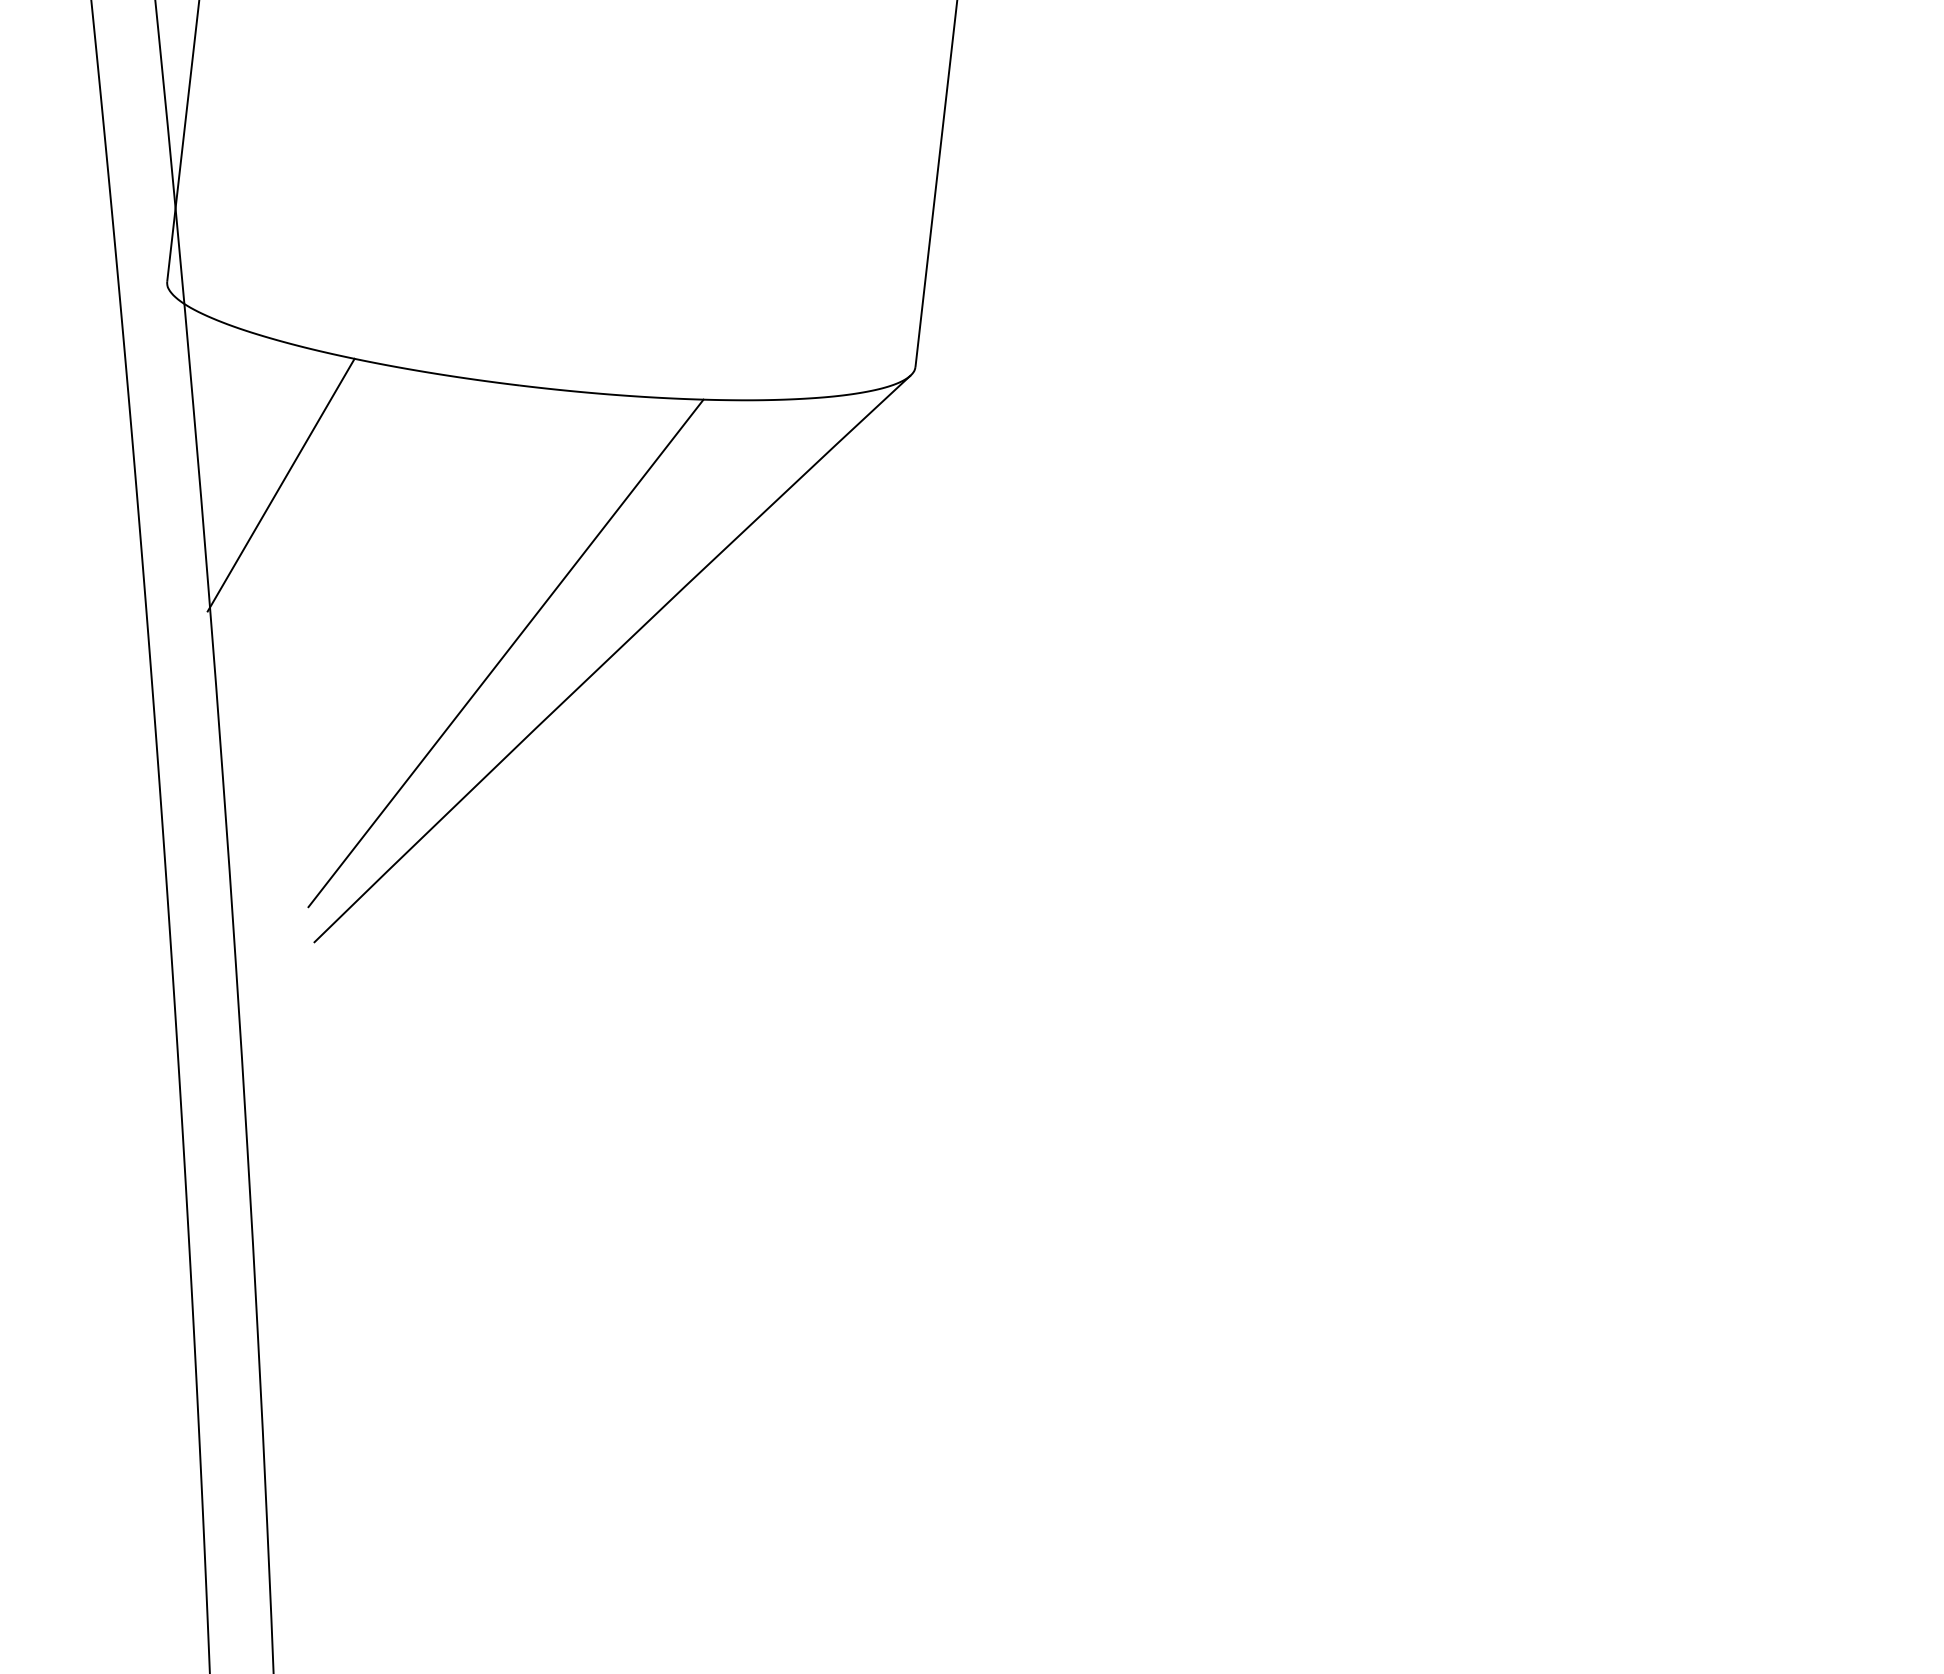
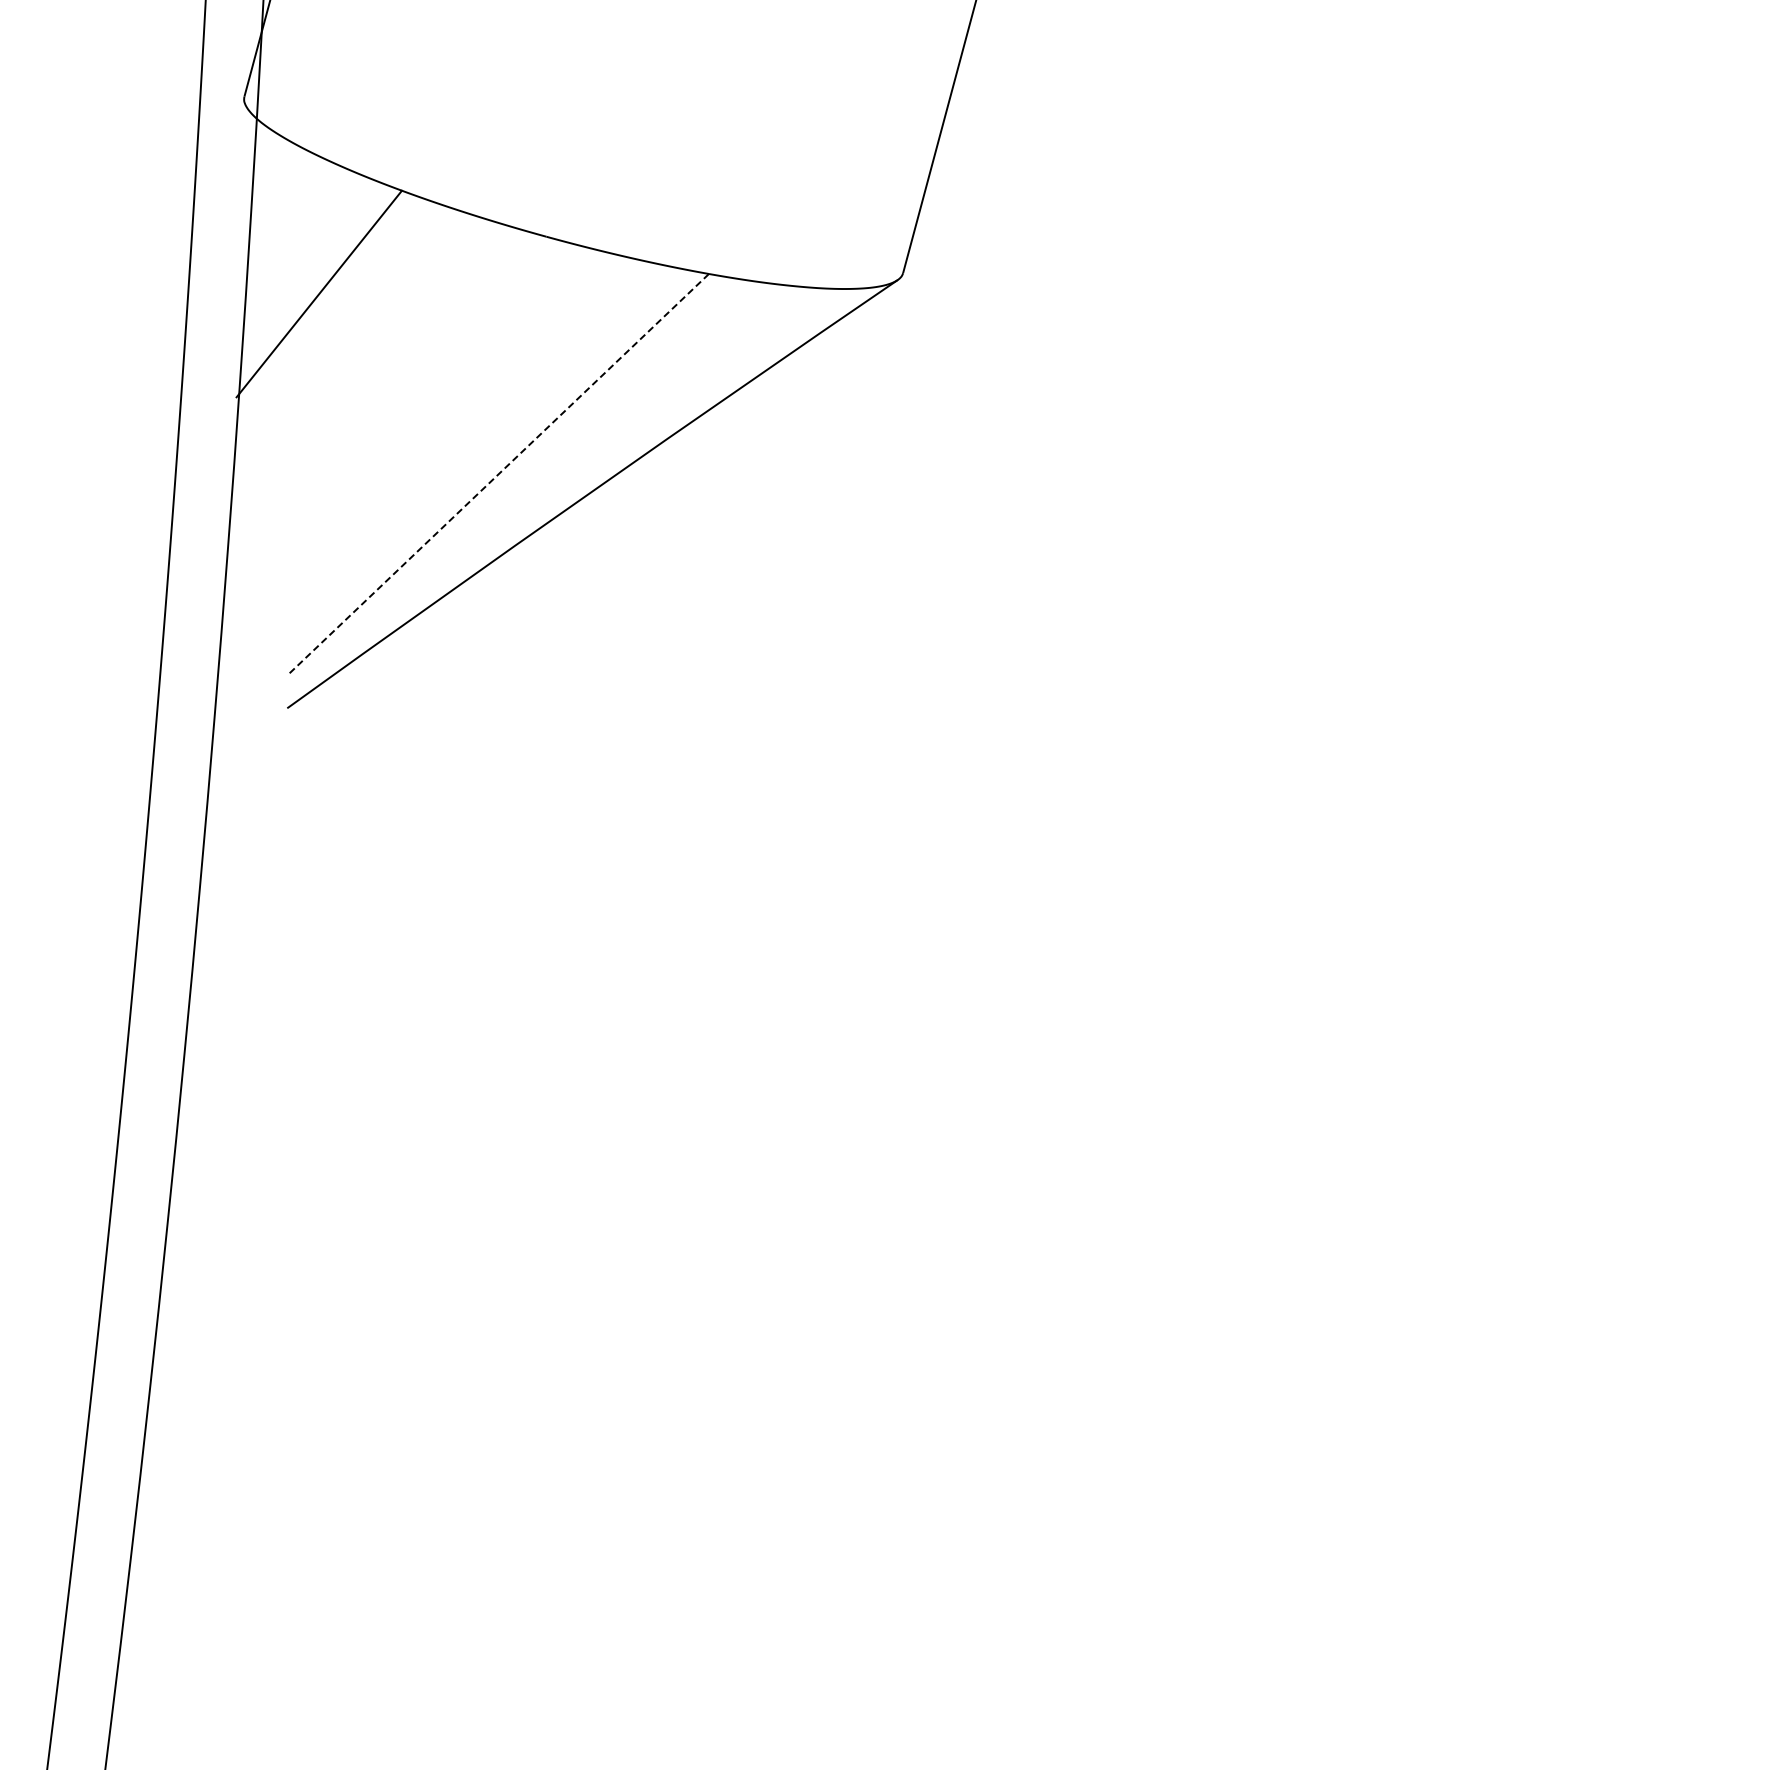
line: (505, 654) -> (497, 475), solid -> dashed

